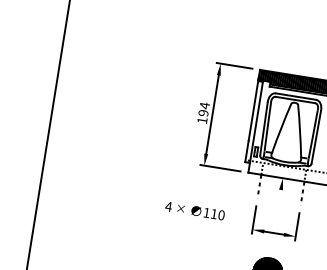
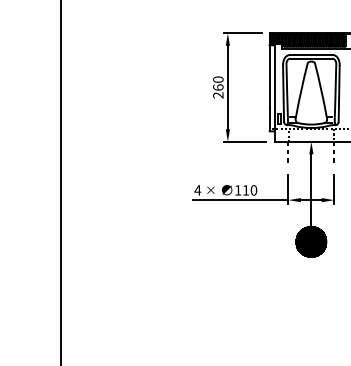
text: (203, 113) -> (218, 87), 194 -> 260
line: (207, 222) -> (240, 200), added
line: (275, 224) -> (311, 190), added

